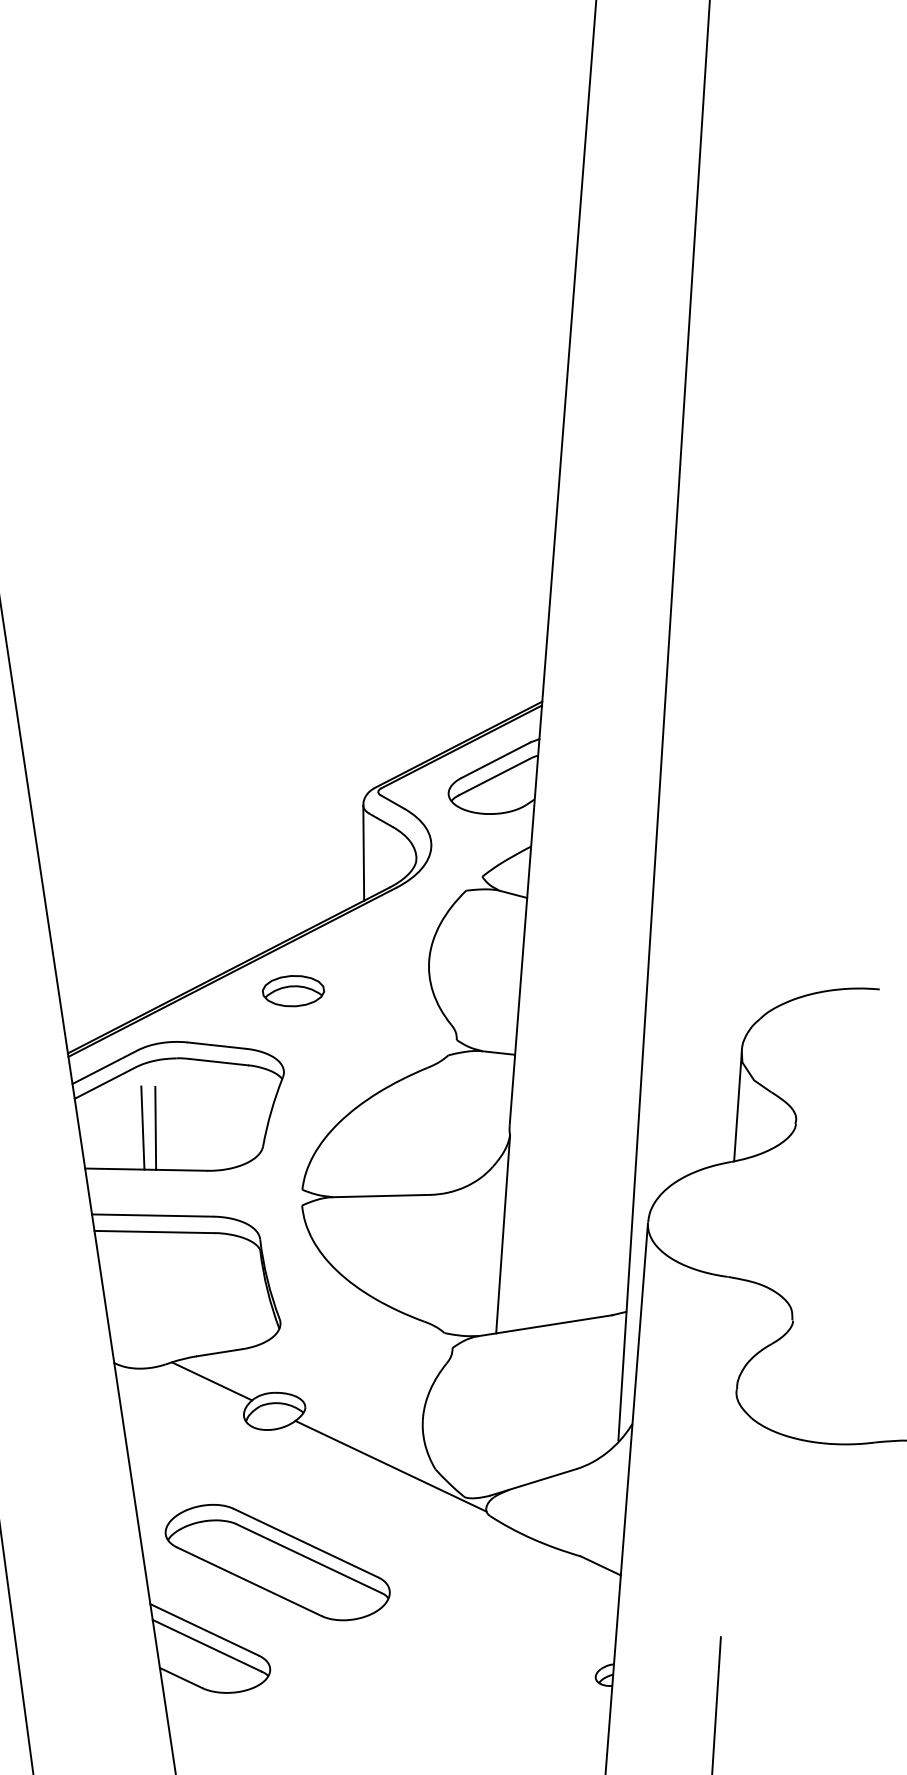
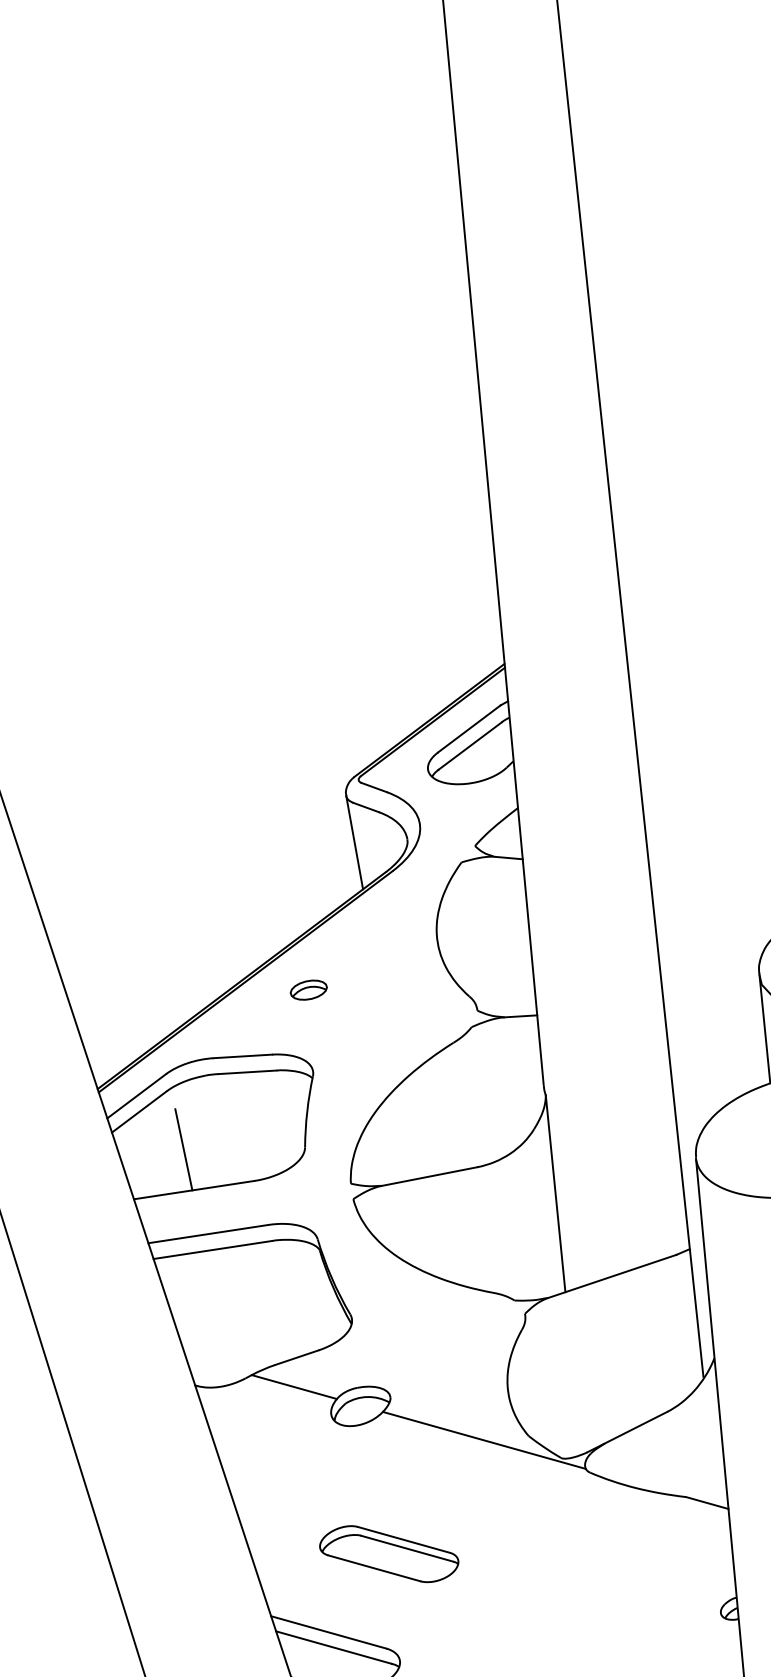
part: (293, 991) -> (308, 990), size x0.6
line: (155, 1127) -> (196, 1147), removed
part: (277, 1562) -> (389, 1553), size x0.6

